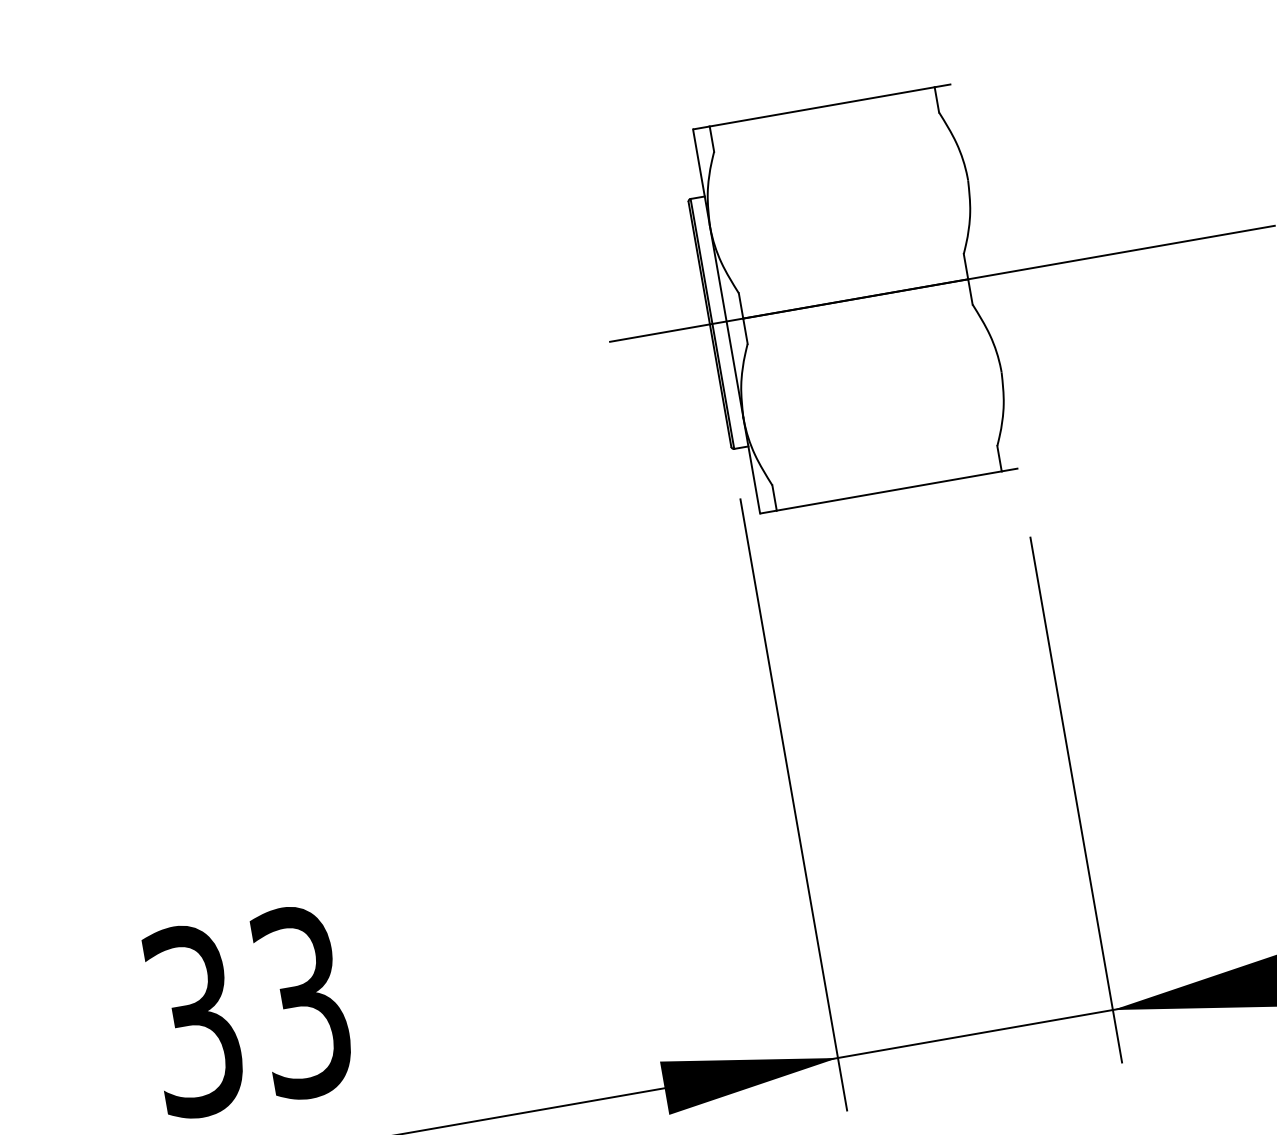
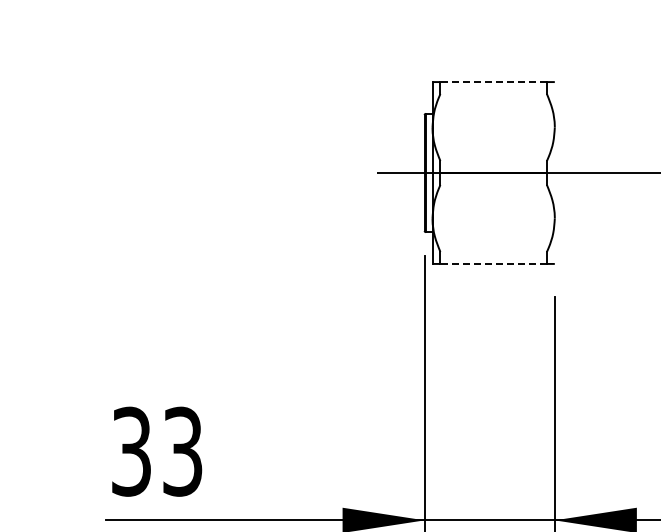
line: (821, 107) -> (493, 82), solid -> dashed
line: (888, 490) -> (493, 263), solid -> dashed

